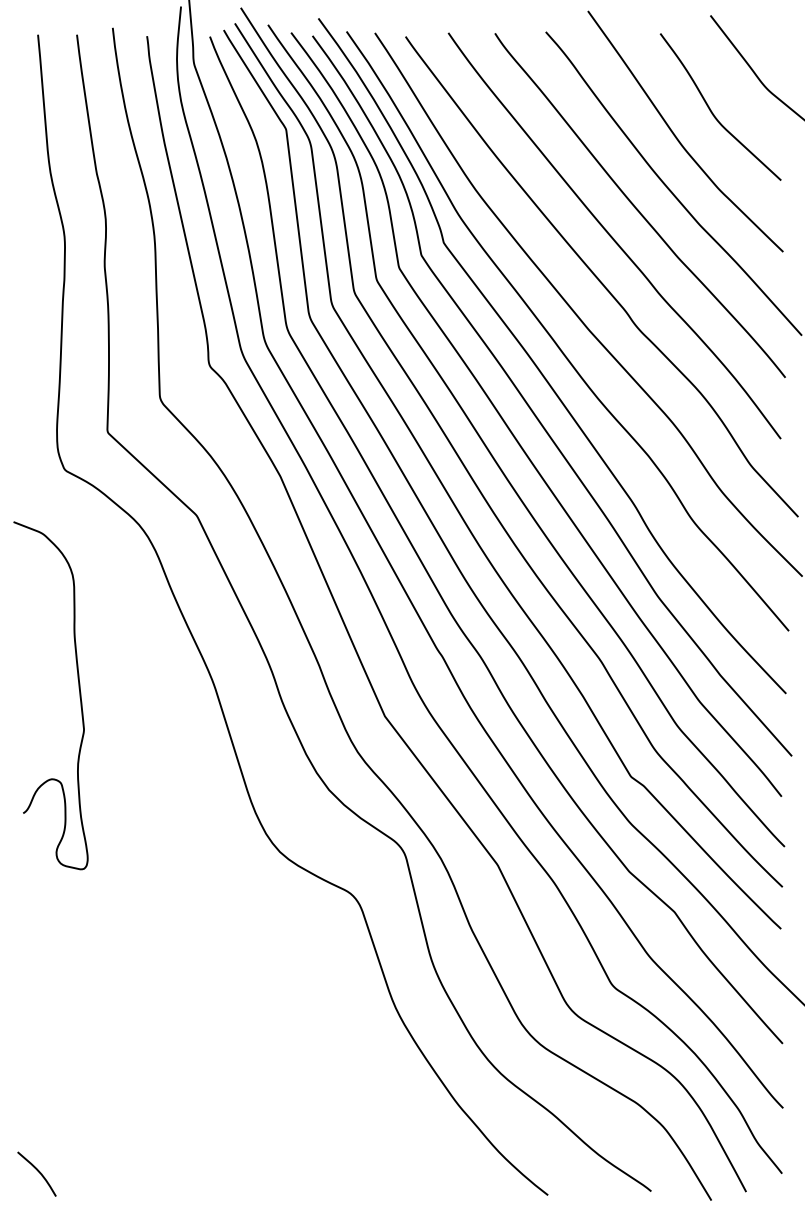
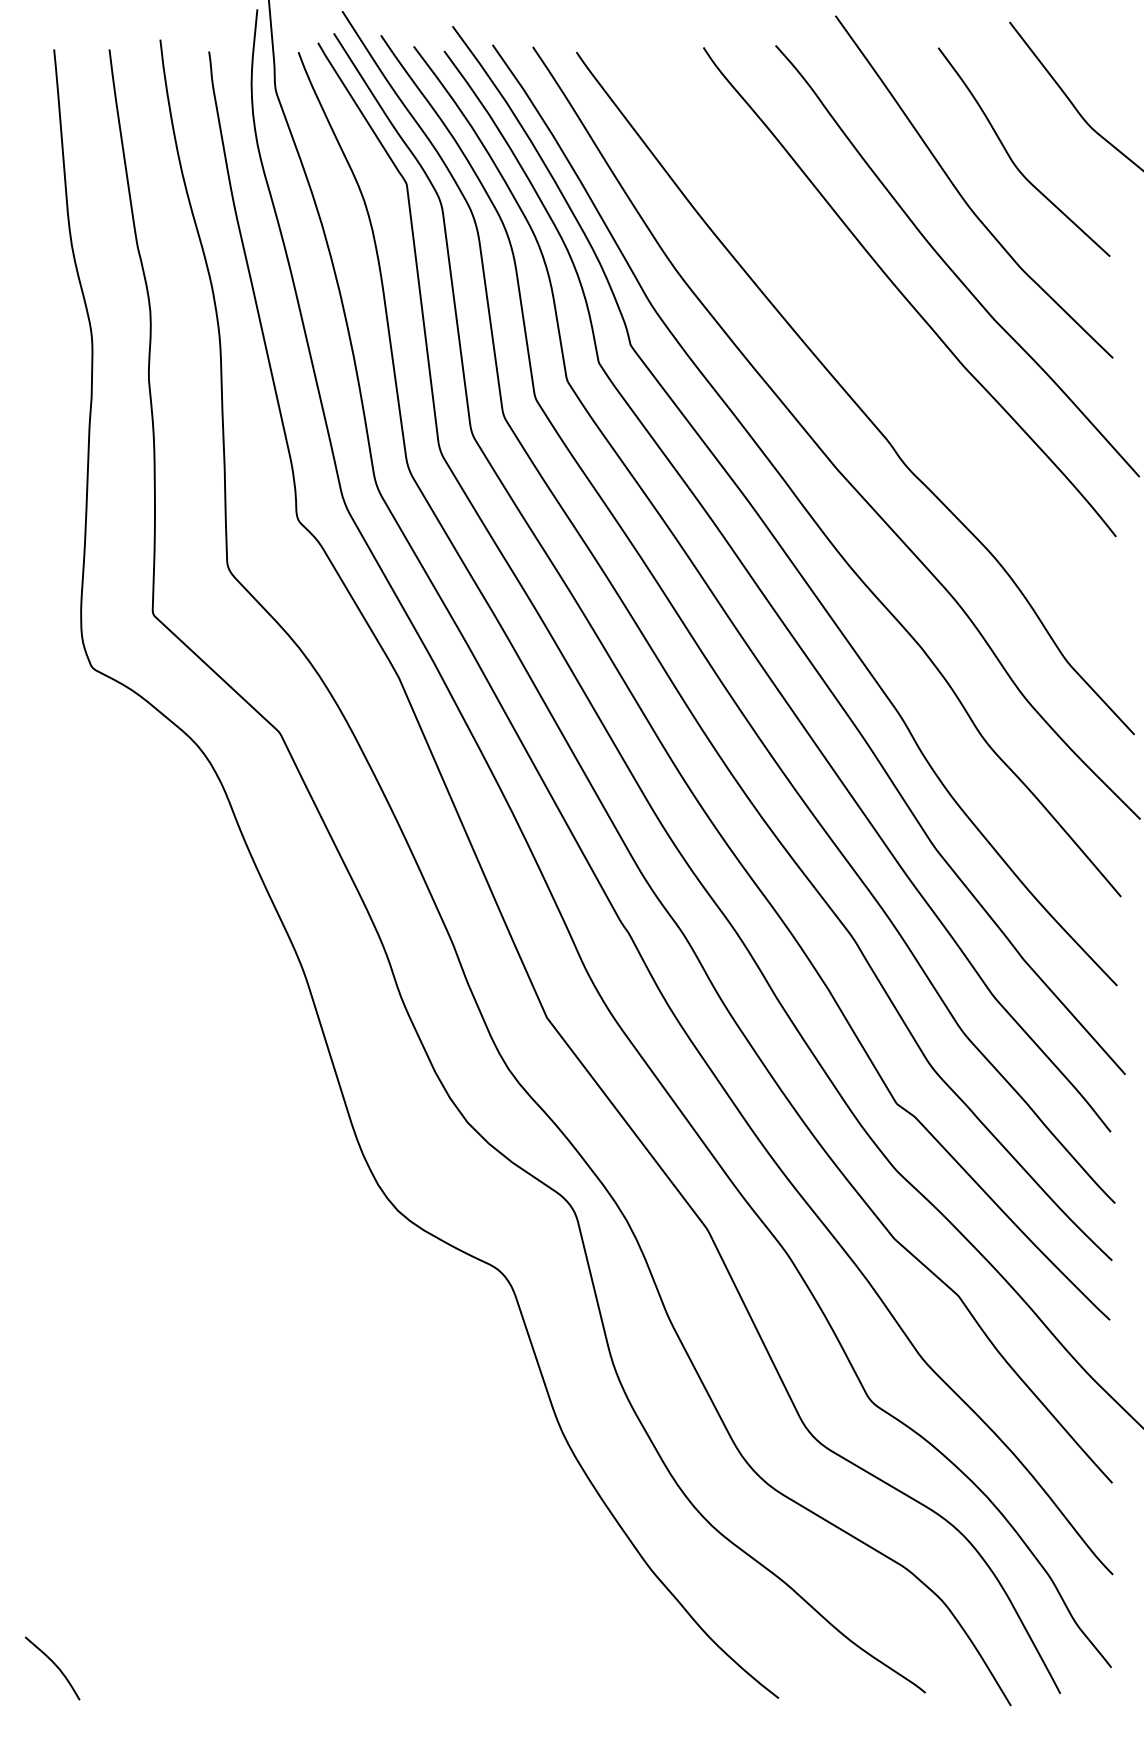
curve: (612, 237) -> (870, 337), removed
curve: (79, 690) -> (112, 981), removed

